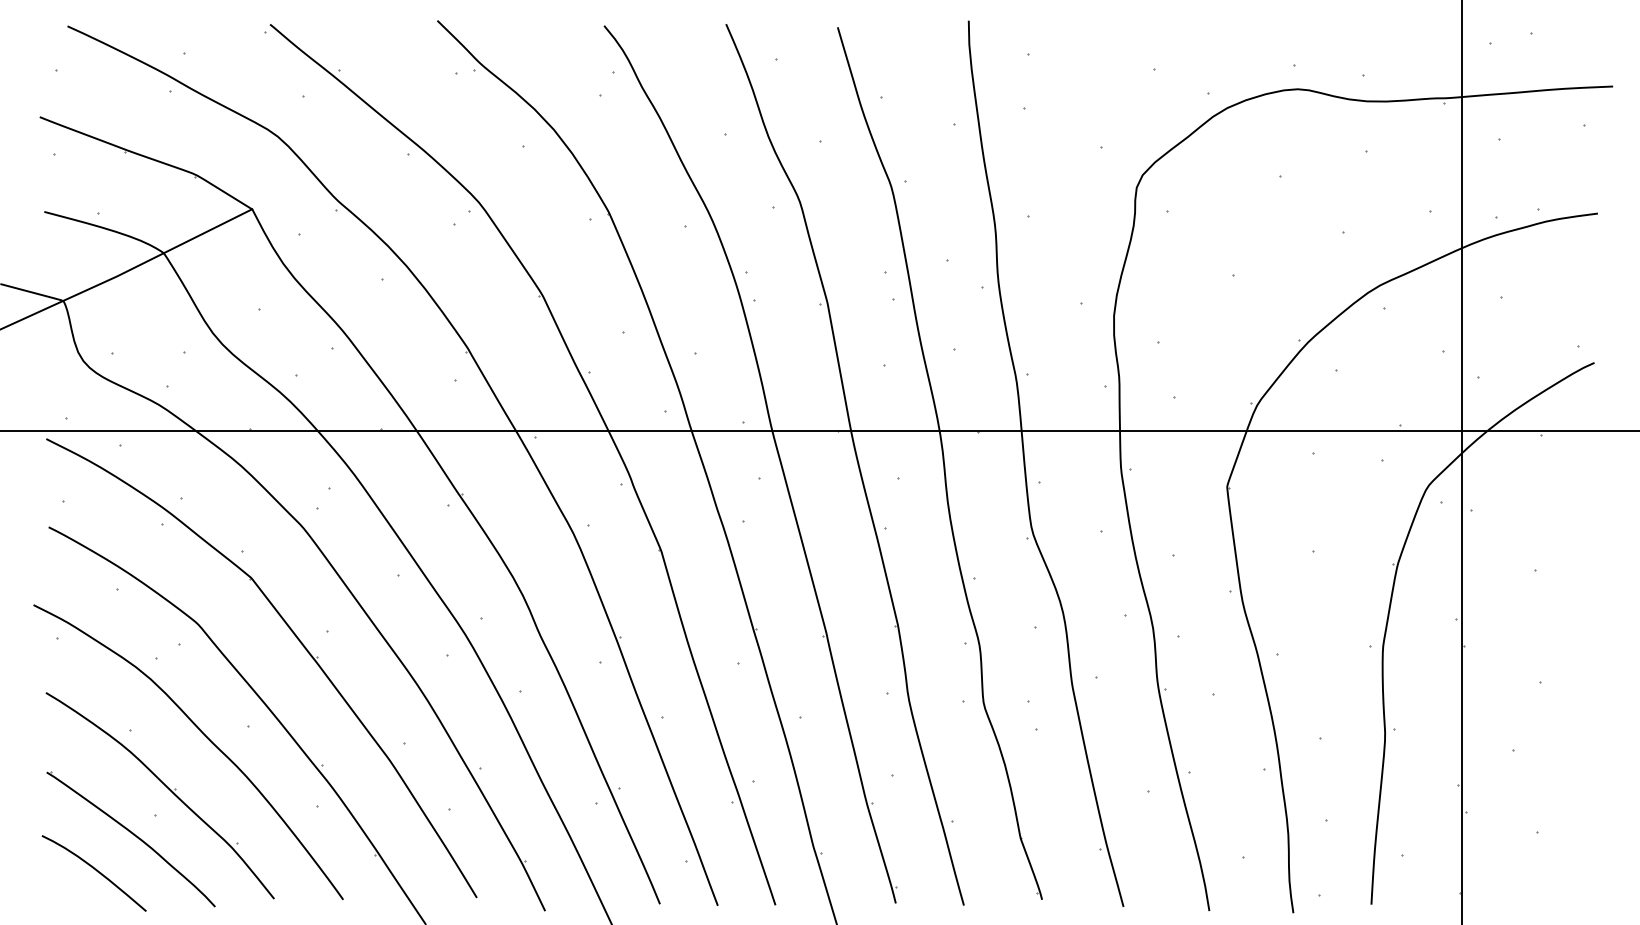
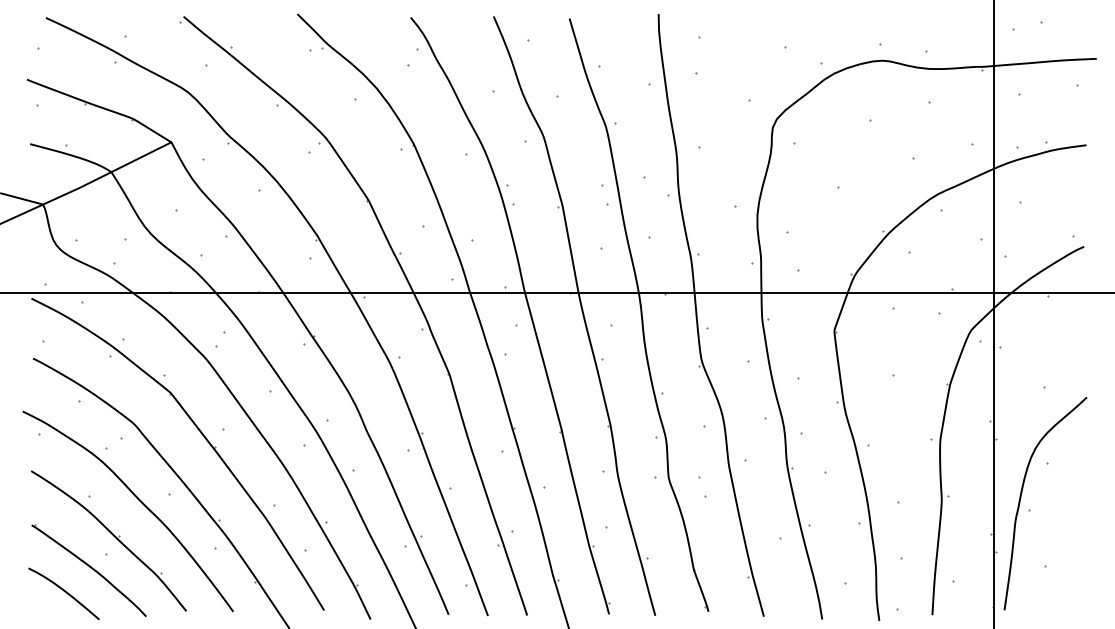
curve: (1502, 733) -> (1021, 498), added

